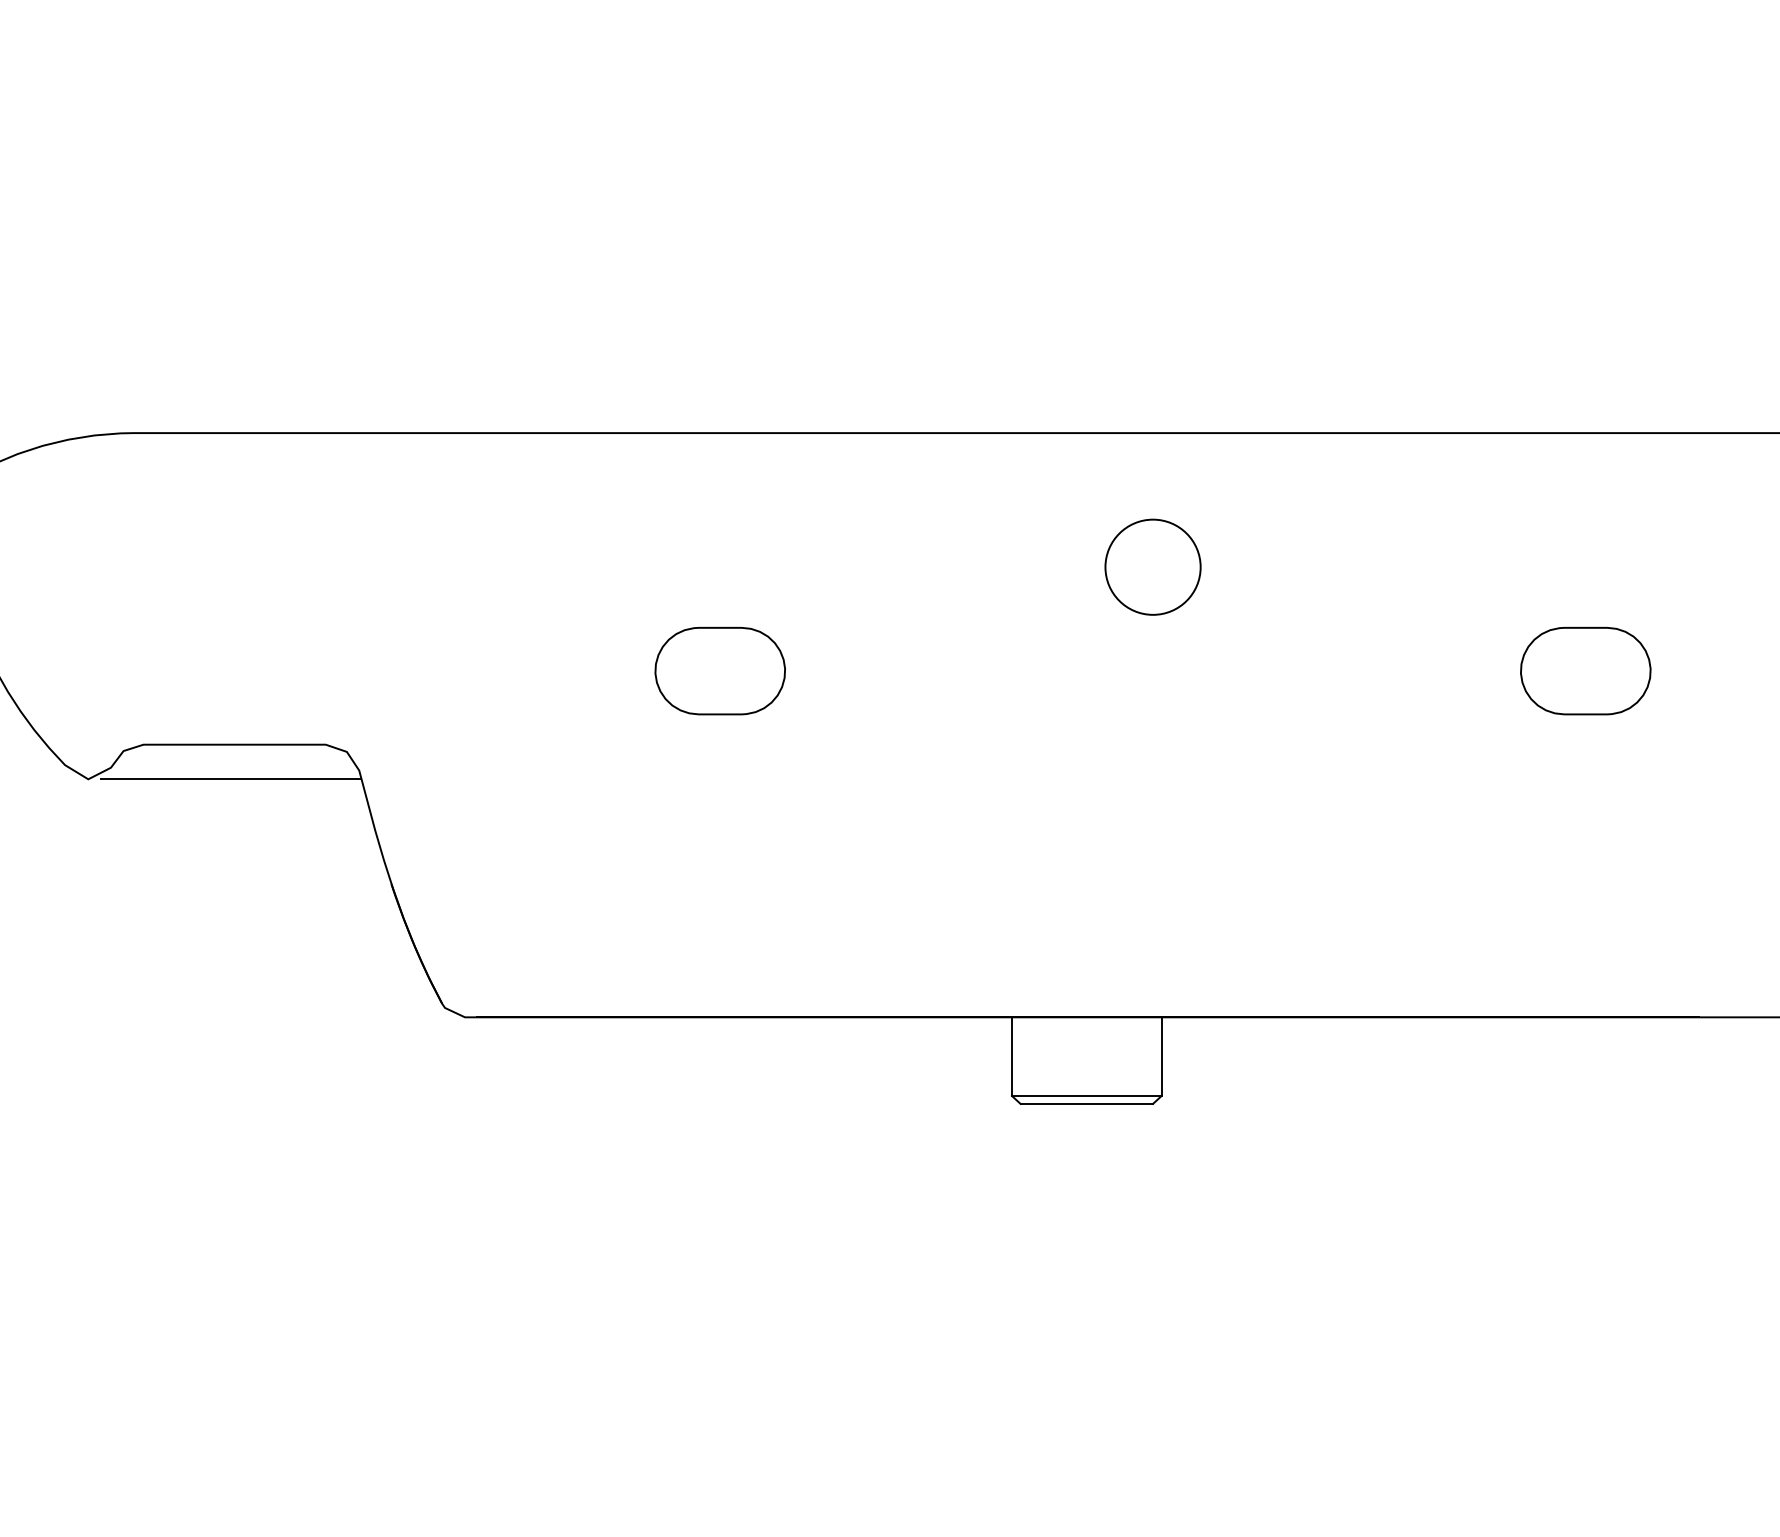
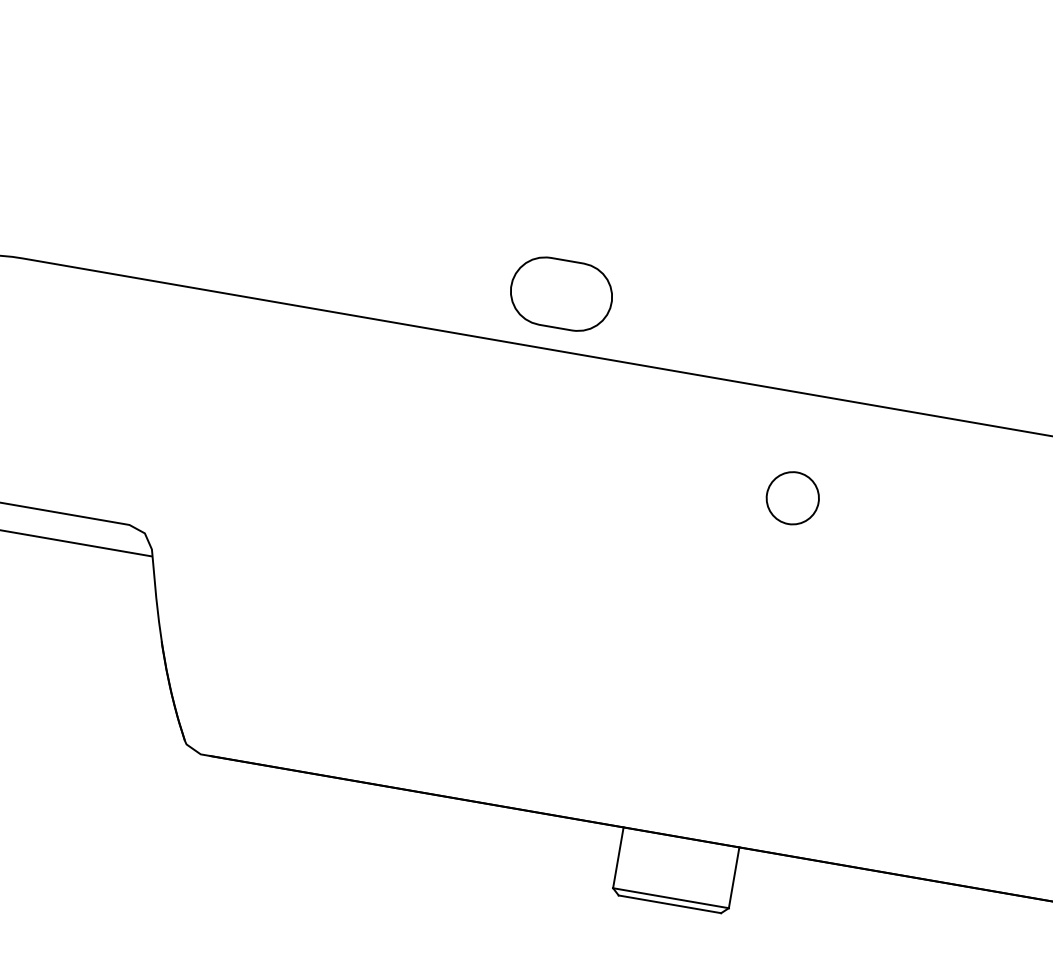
circle: (1152, 566) -> (792, 497), size x0.7
part: (719, 671) -> (560, 294), moved

